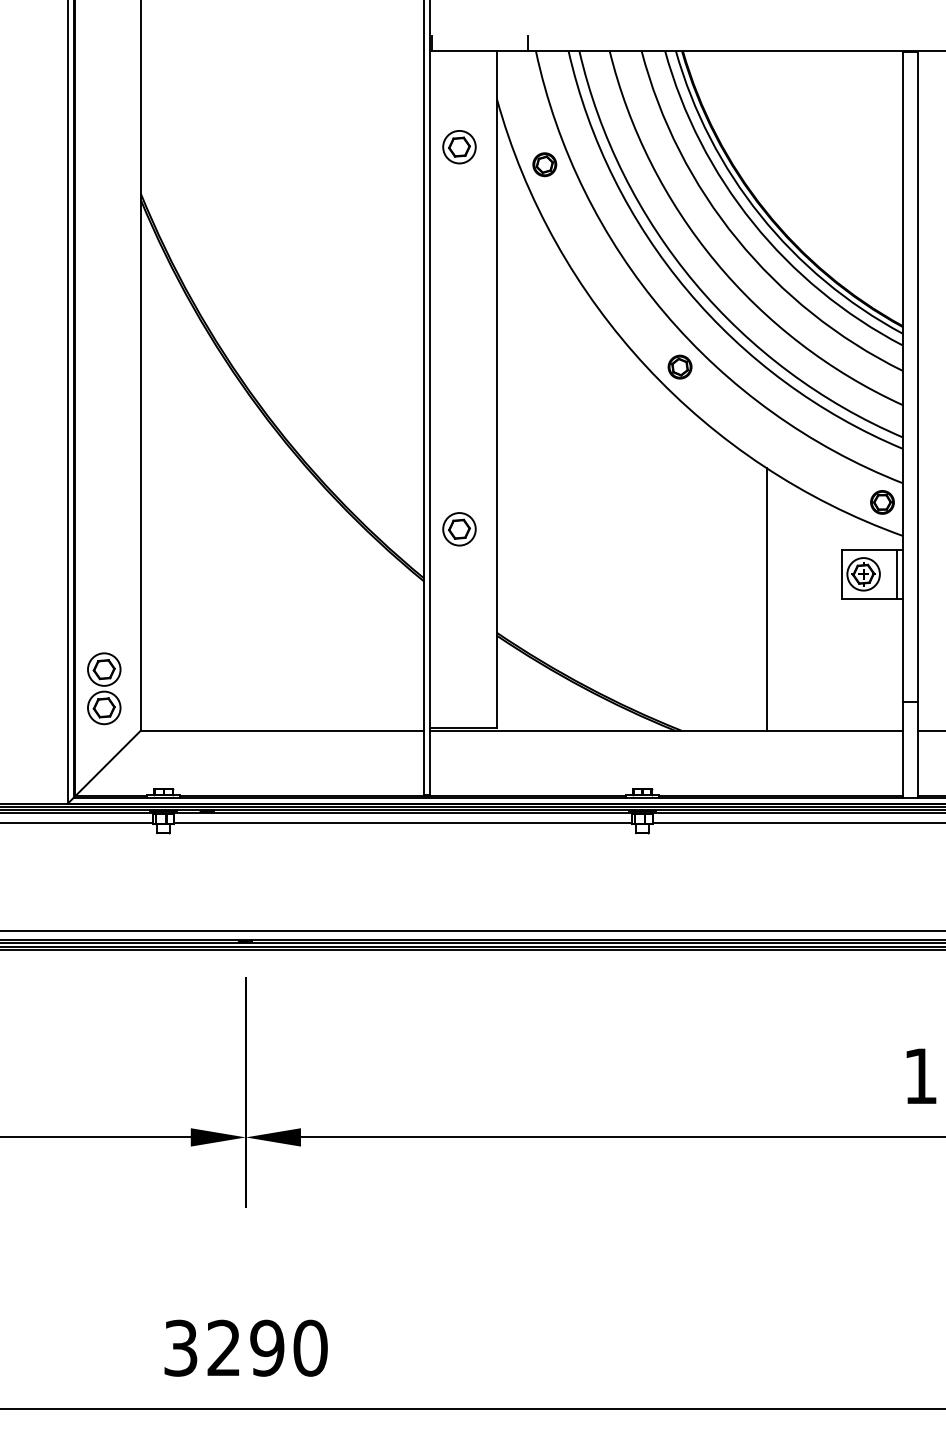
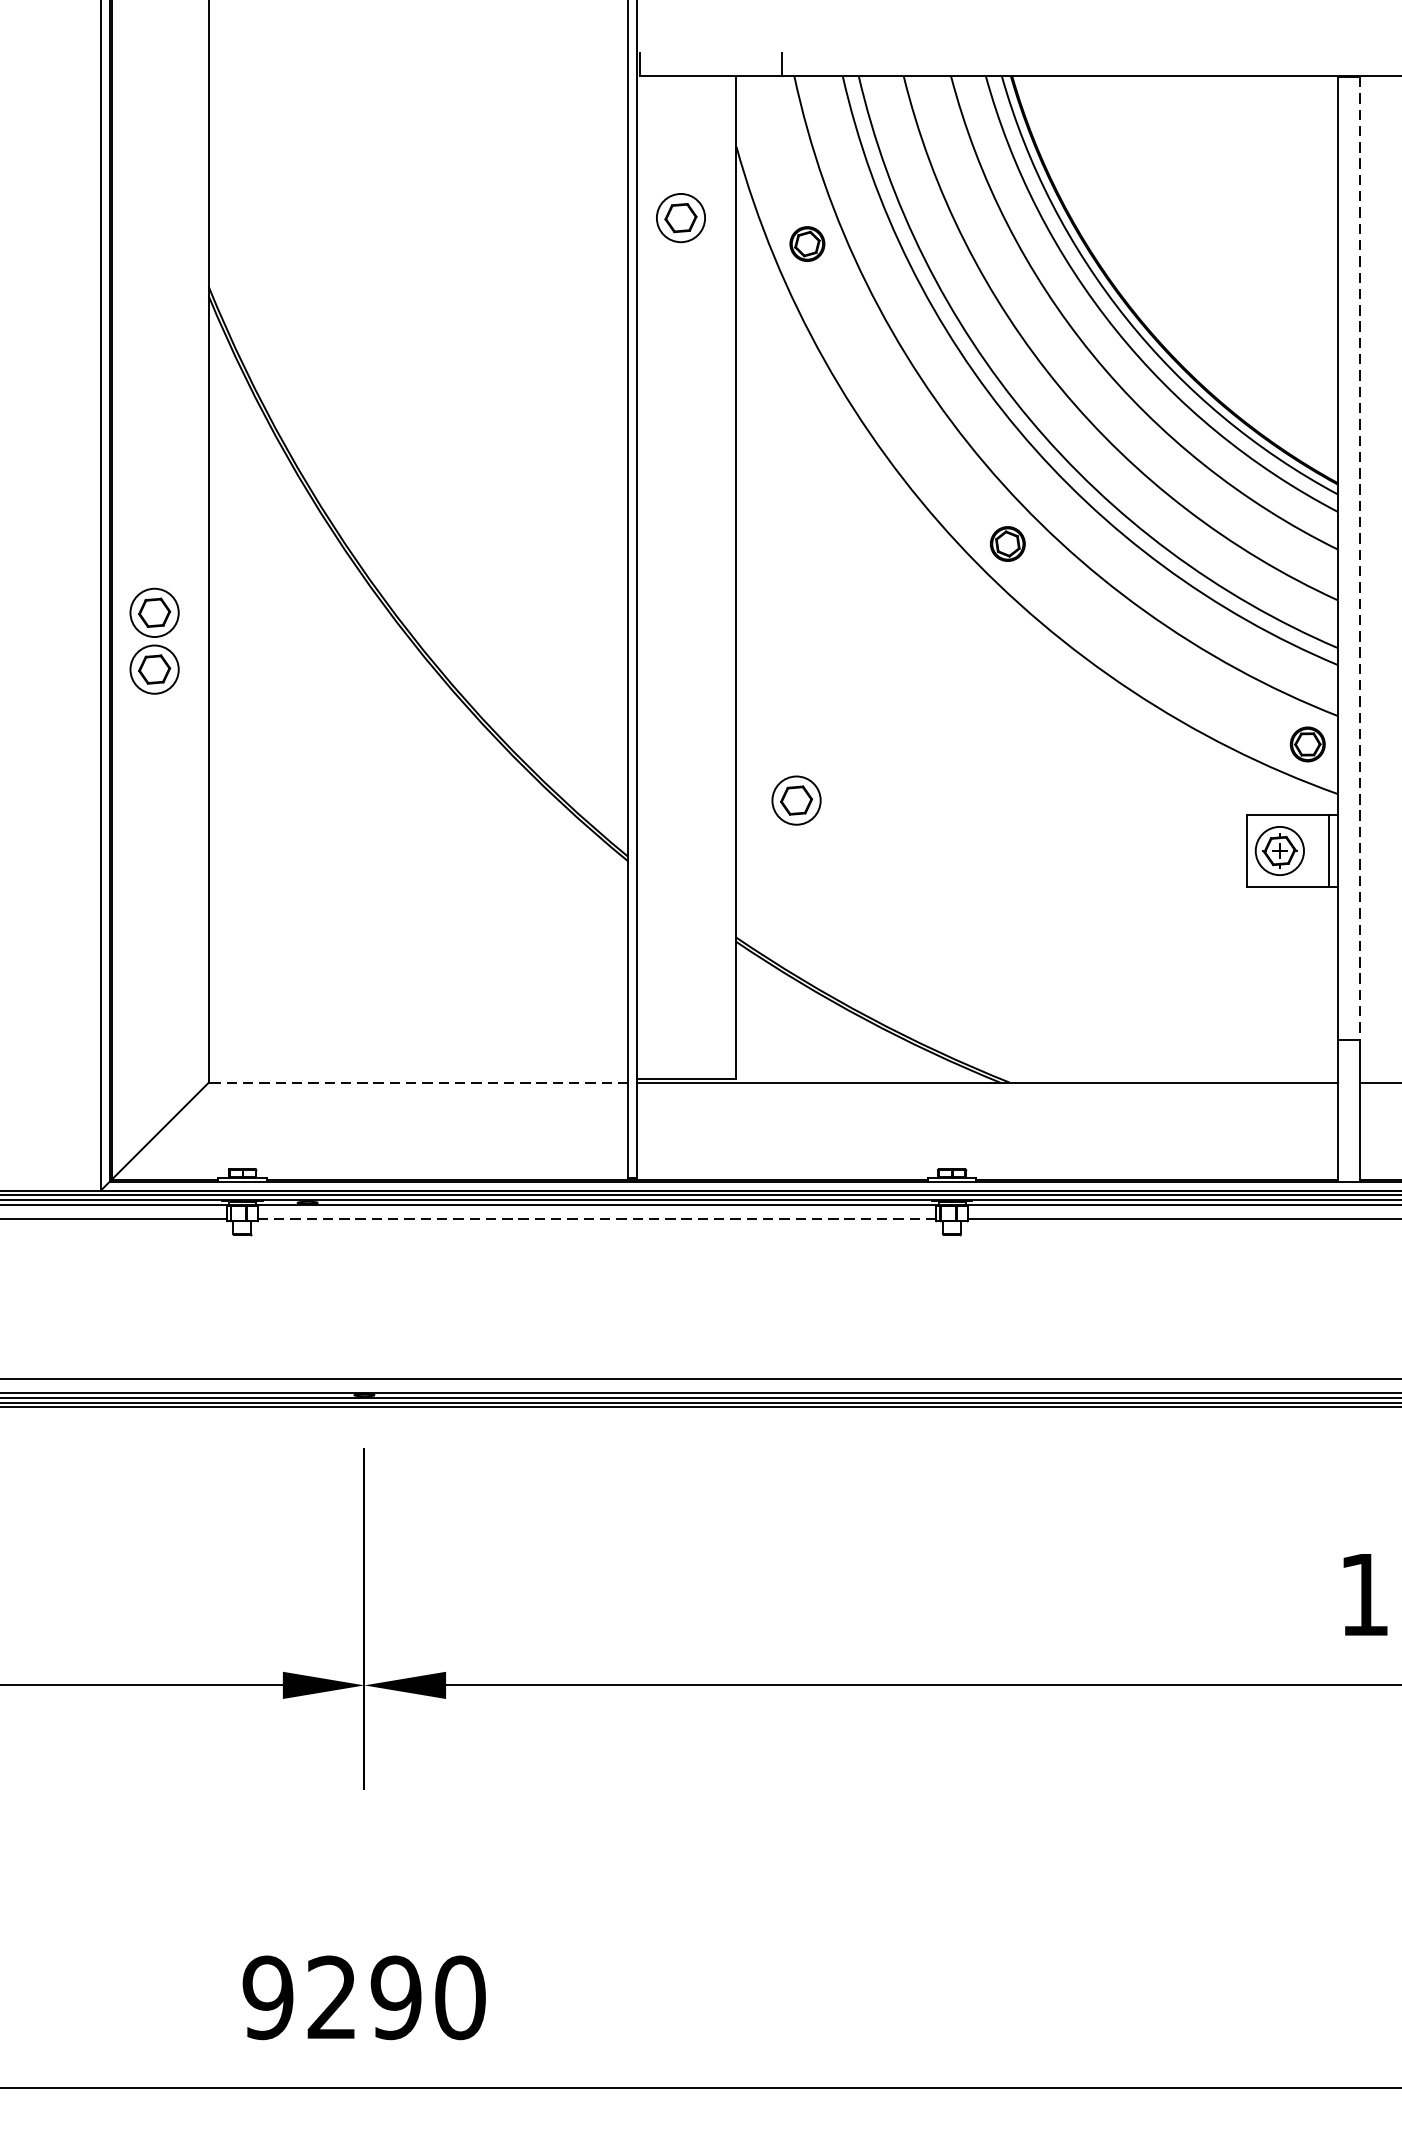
line: (917, 376) -> (1359, 557), solid -> dashed
part: (459, 529) -> (796, 800), moved
line: (766, 599) -> (1135, 888), removed
part: (104, 688) -> (154, 640), moved
line: (282, 730) -> (418, 1082), solid -> dashed
line: (402, 822) -> (596, 1218), solid -> dashed
text: (180, 1347) -> (267, 1996), 3290 -> 9290

